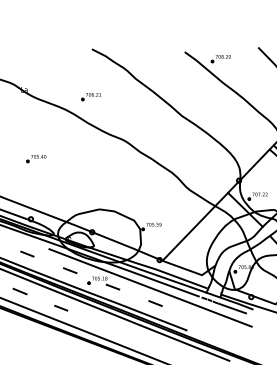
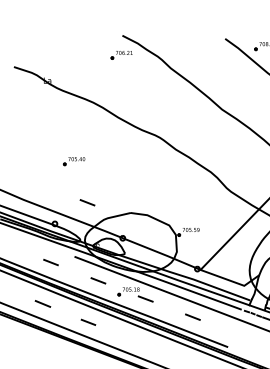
part: (90, 97) -> (120, 55), moved
part: (36, 159) -> (74, 162), moved
line: (60, 199) -> (87, 202), added

